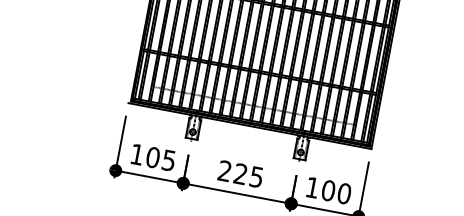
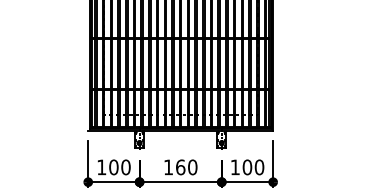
text: (168, 160) -> (125, 167), 105 -> 100
text: (240, 174) -> (180, 167), 225 -> 160

